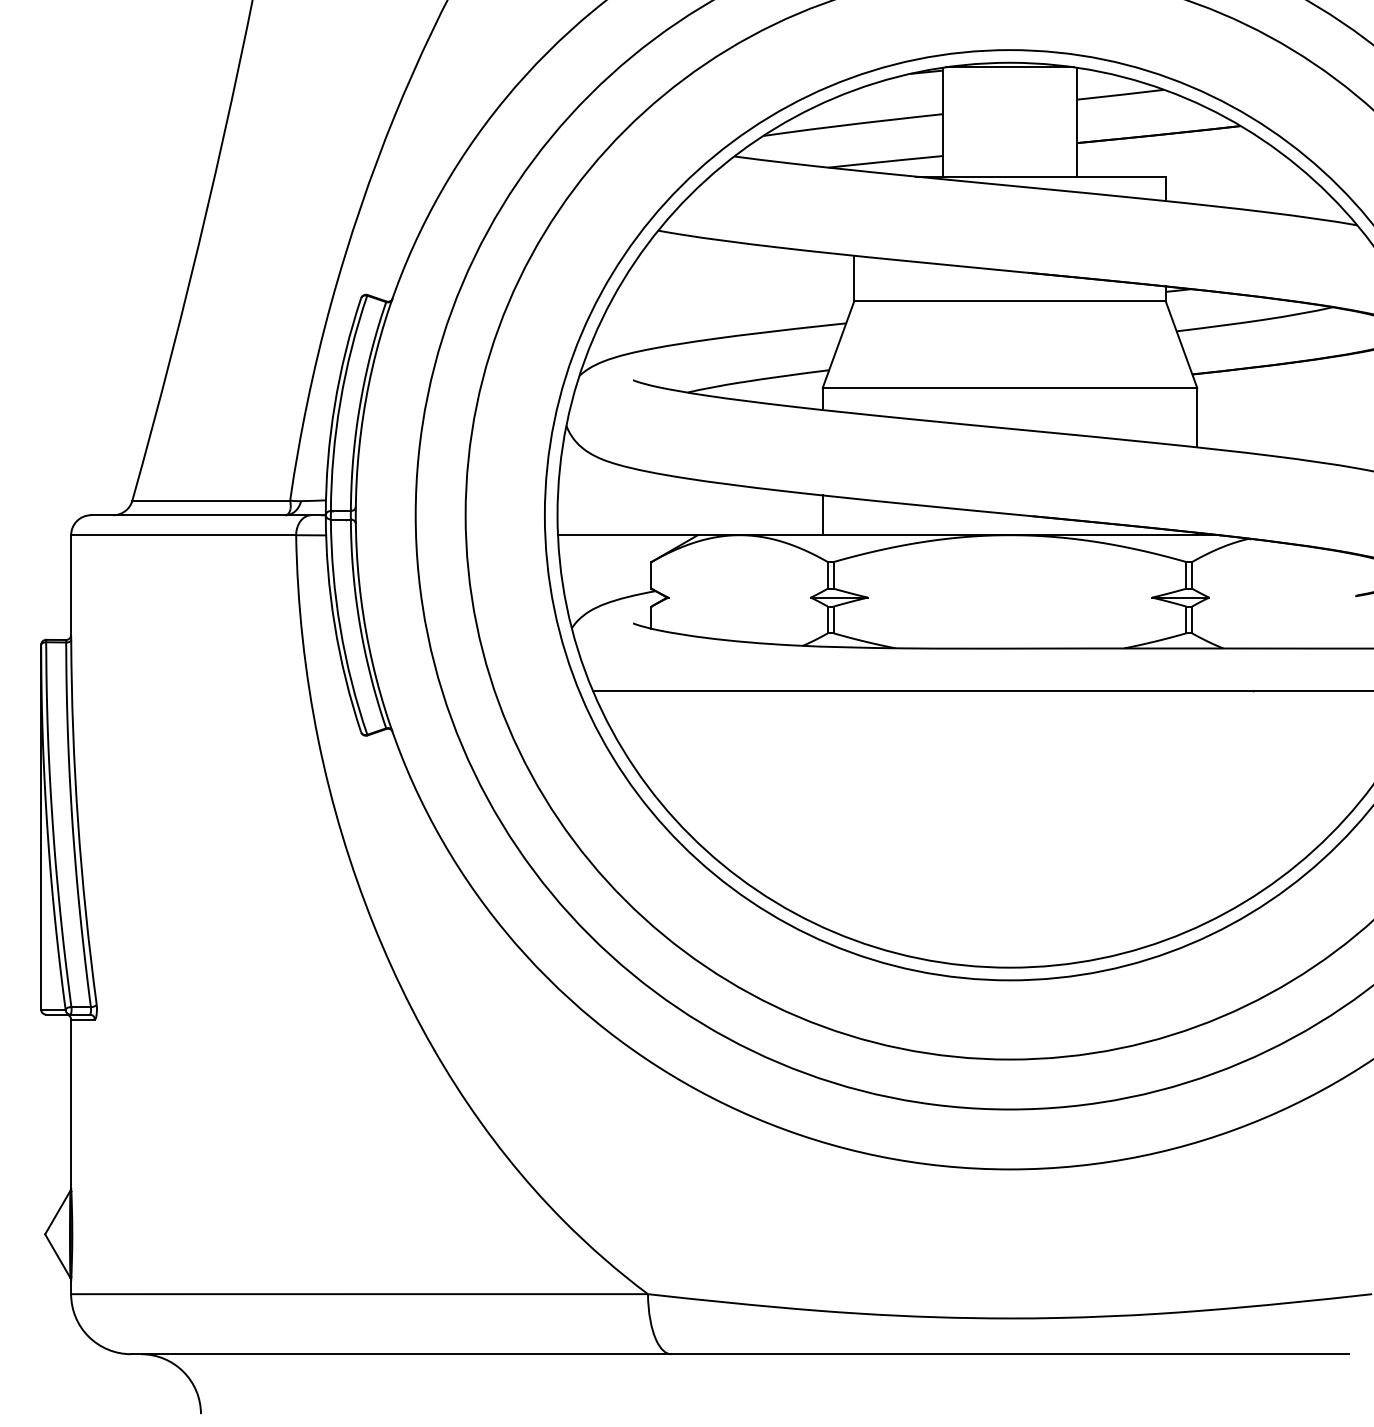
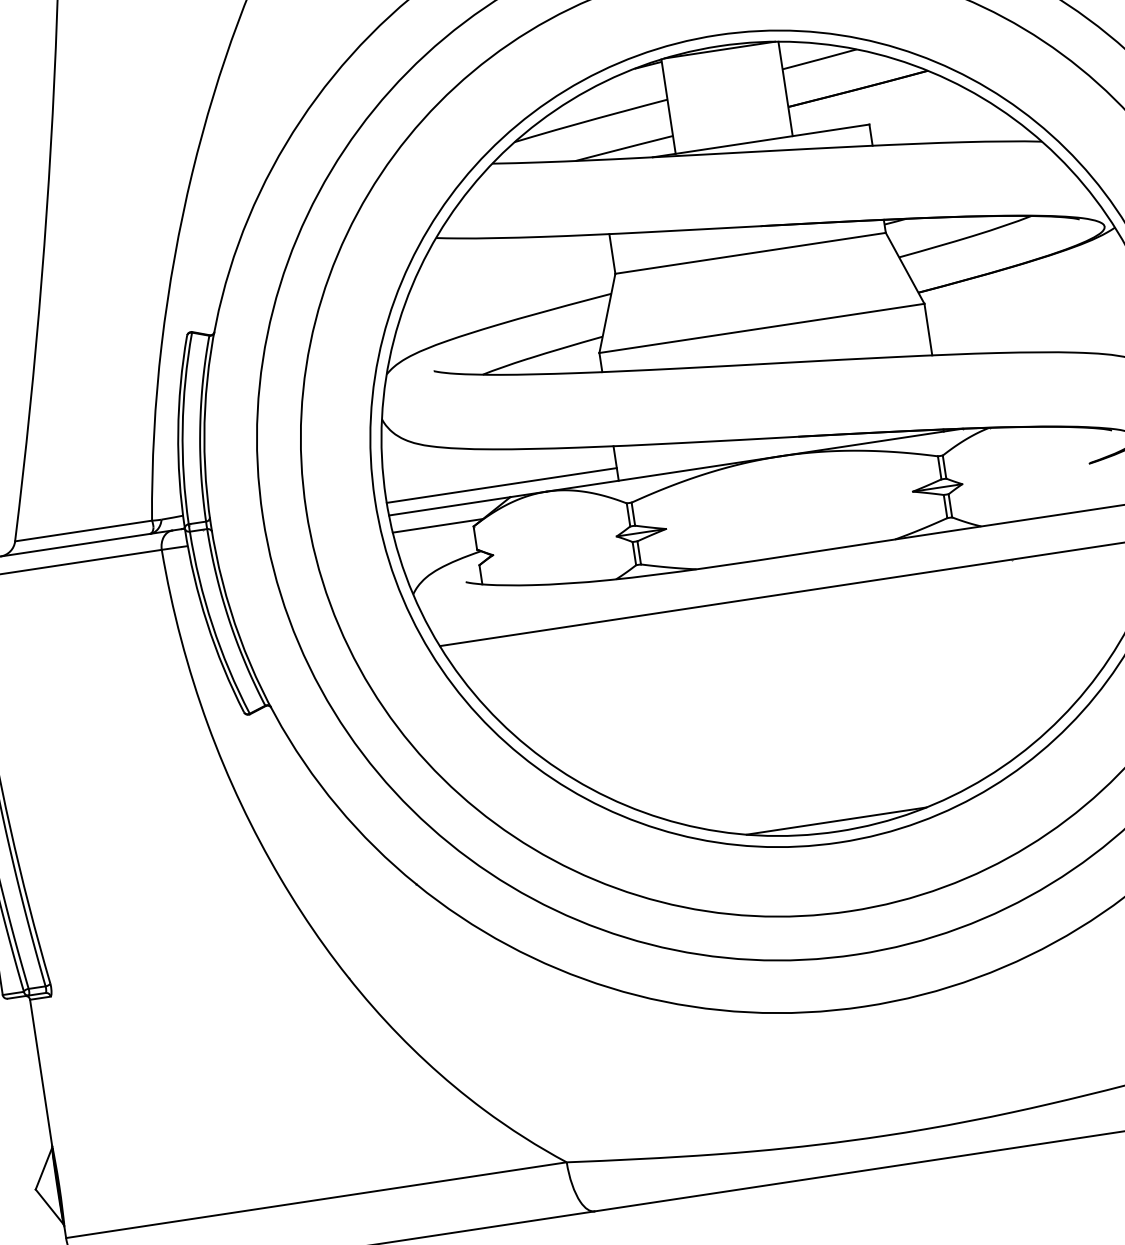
line: (689, 520) -> (501, 485), added
line: (611, 555) -> (438, 526), added
line: (1009, 955) -> (836, 820), added

